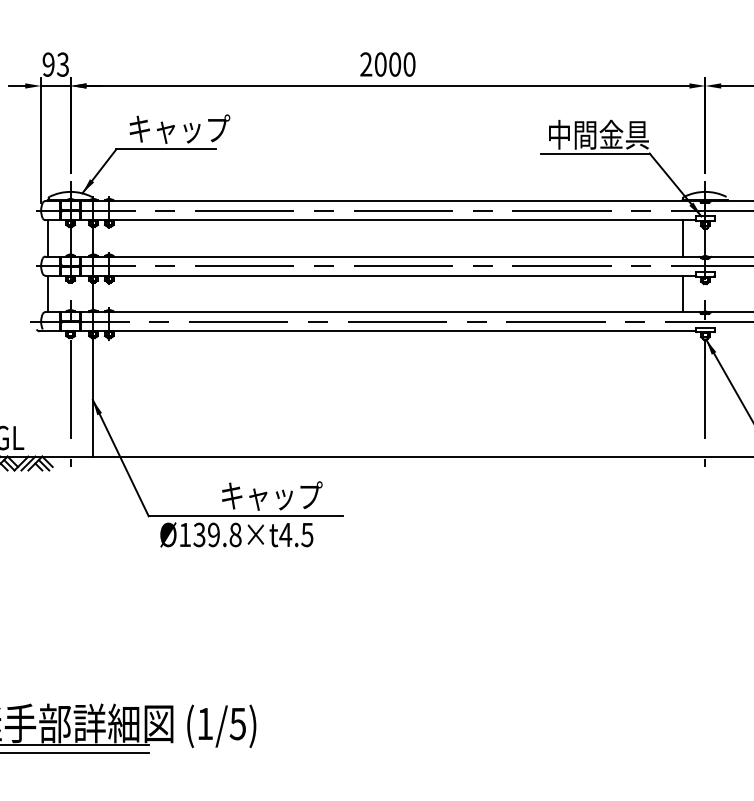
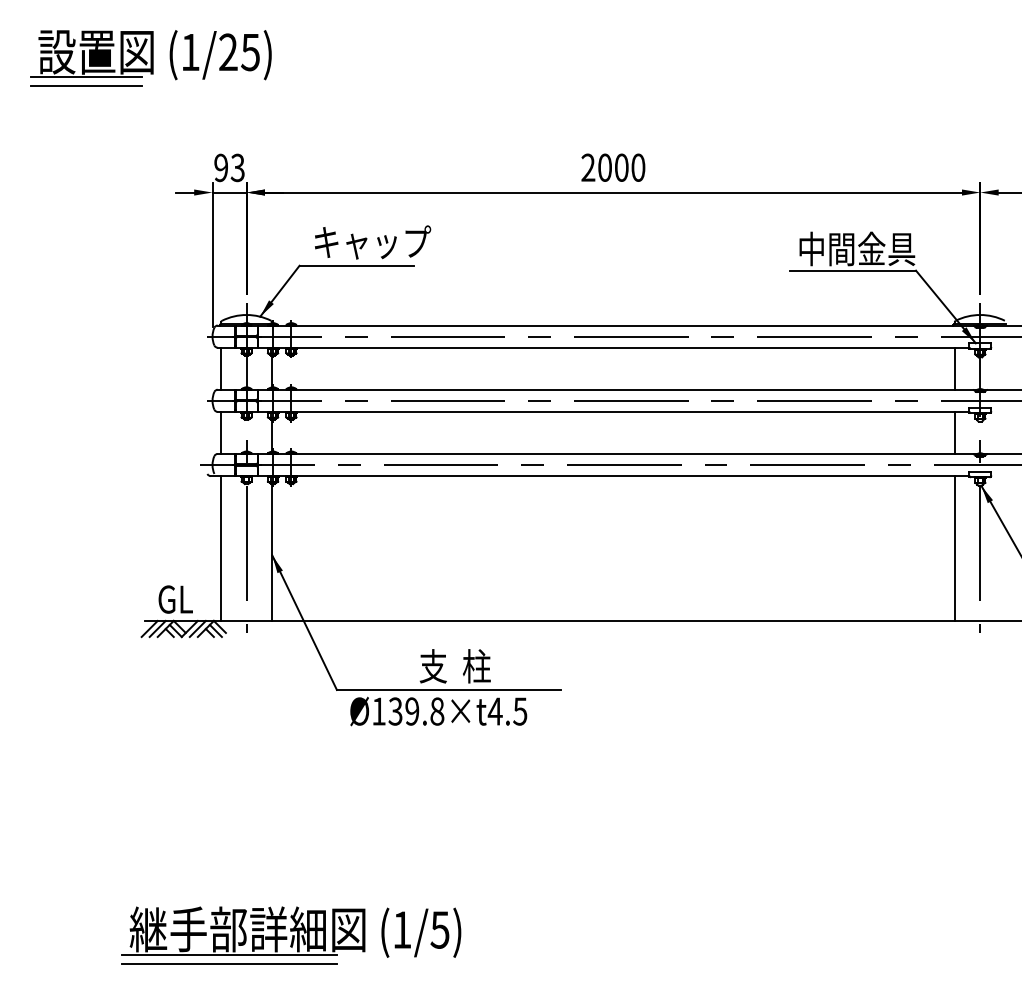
line: (48, 393) -> (221, 548), added
line: (683, 393) -> (954, 548), added
text: (271, 495) -> (478, 666), キャップ -> 支  柱

